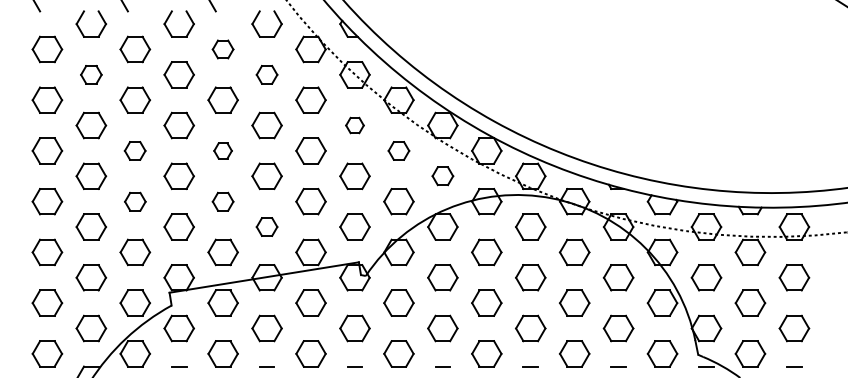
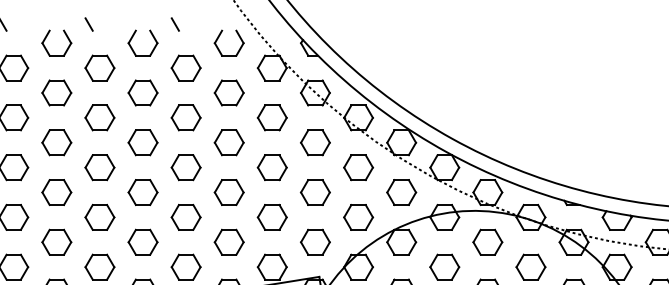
part: (222, 49) -> (185, 68), size x1.43
part: (91, 74) -> (56, 92), size x1.43
part: (266, 74) -> (228, 92), size x1.43
part: (354, 125) -> (314, 142), size x1.67
part: (134, 150) -> (99, 167), size x1.43
part: (222, 150) -> (185, 167), size x1.67
part: (398, 150) -> (358, 167), size x1.43
part: (442, 175) -> (401, 191), size x1.43
part: (135, 201) -> (100, 217), size x1.43
part: (222, 201) -> (185, 217), size x1.43
part: (266, 226) -> (228, 241), size x1.43

